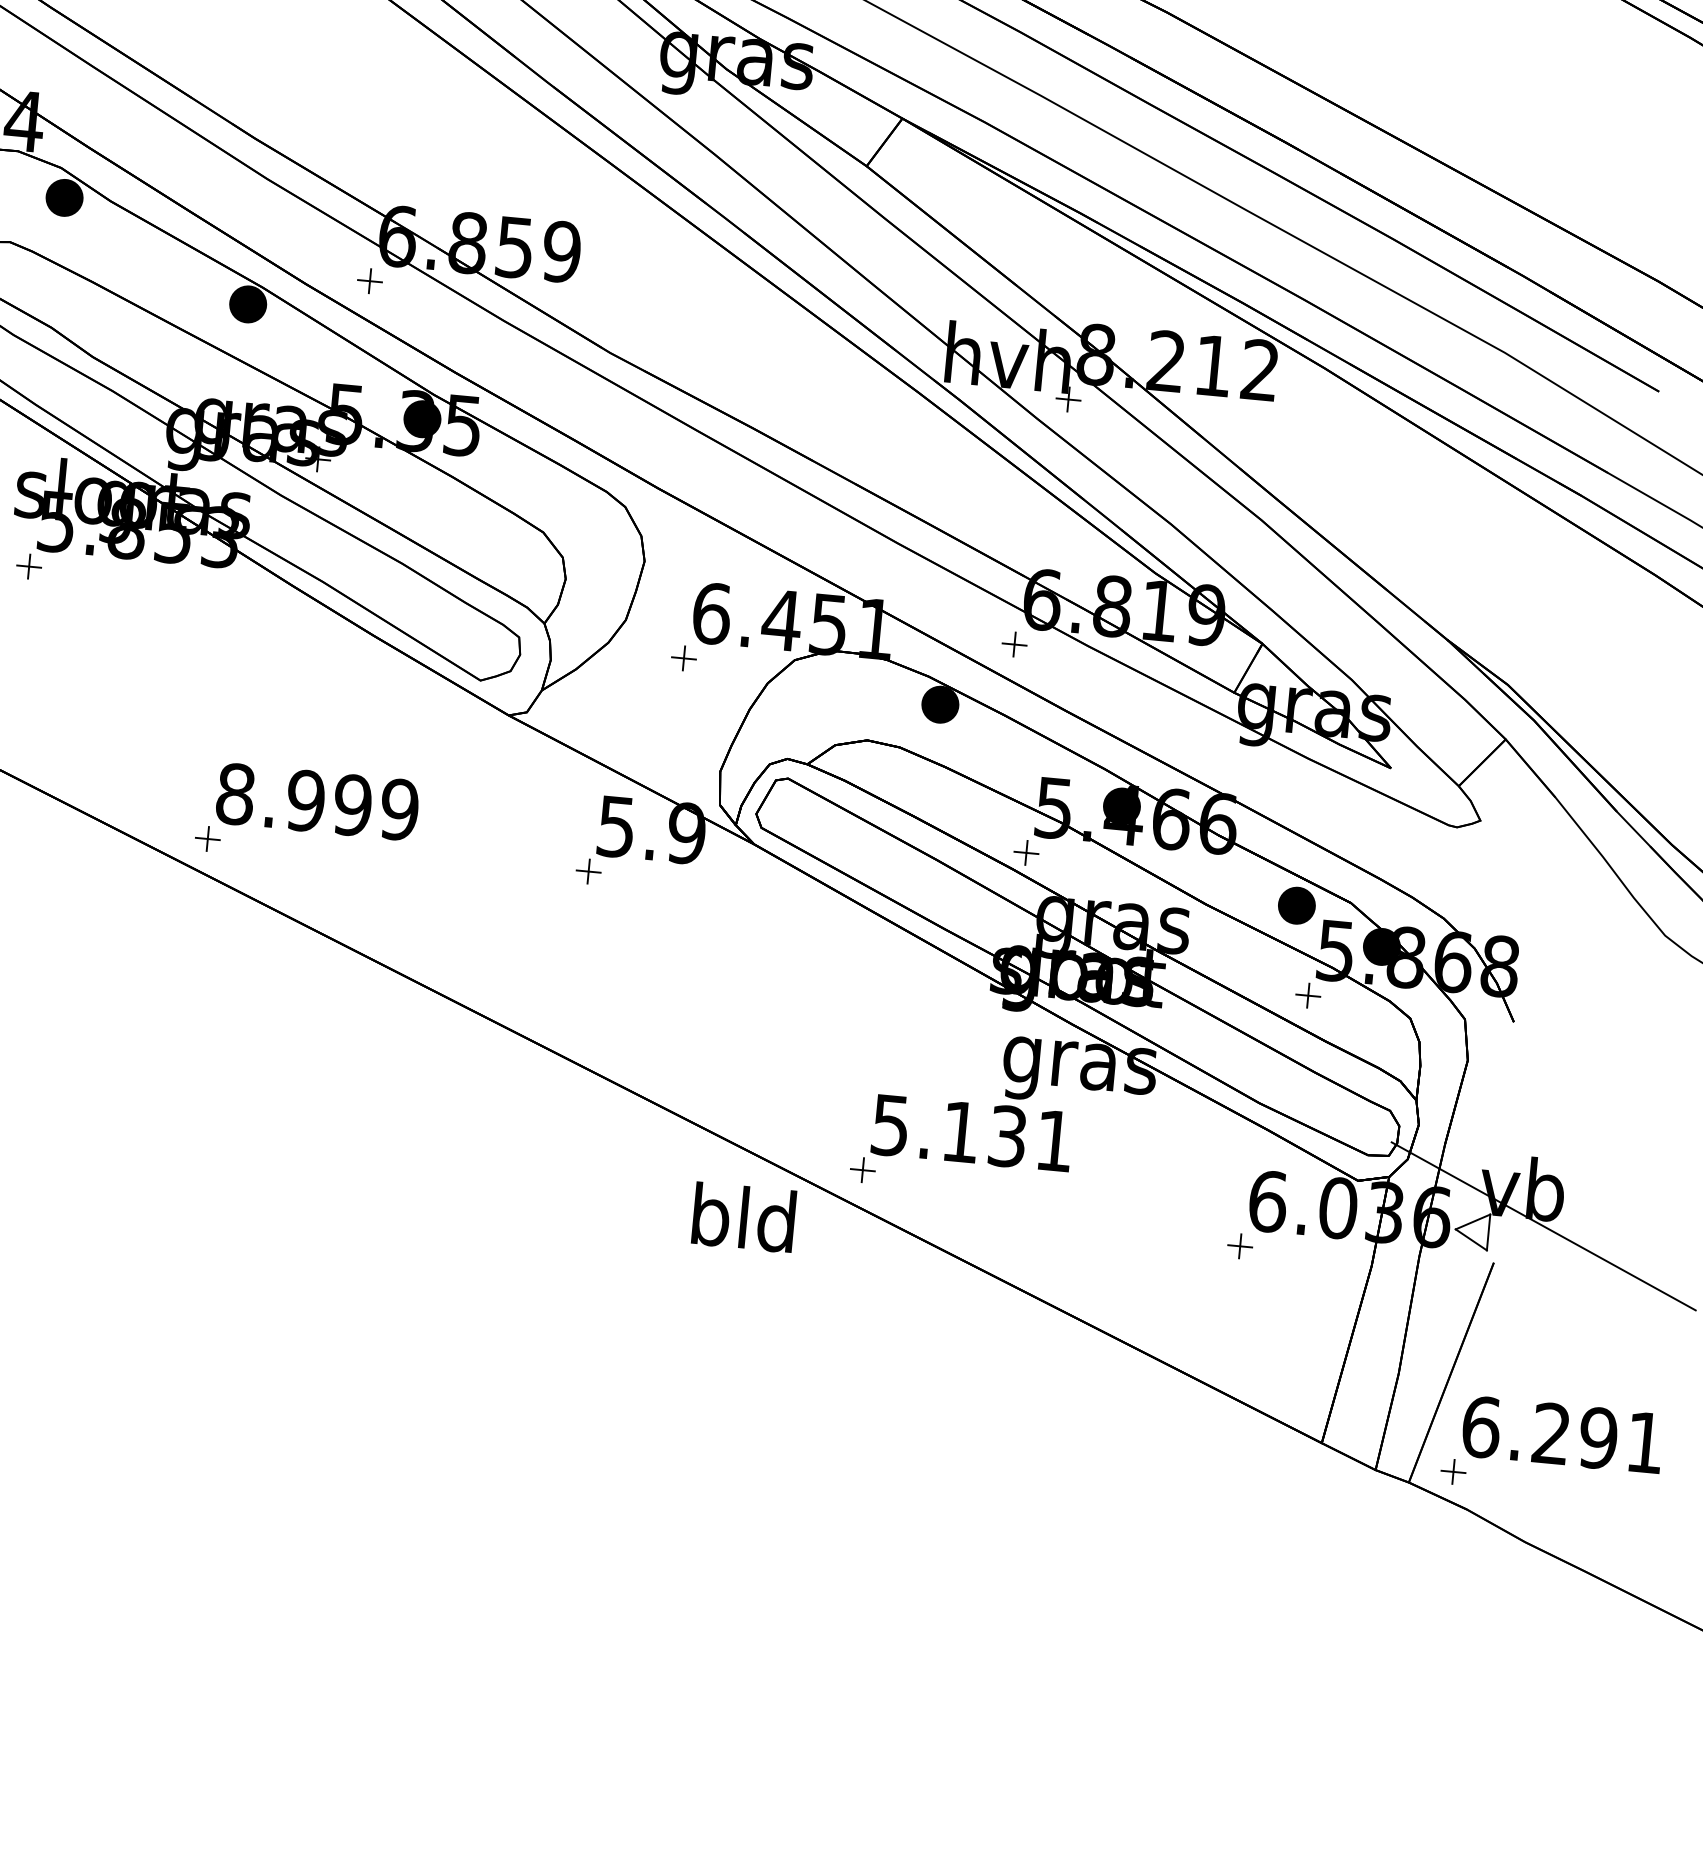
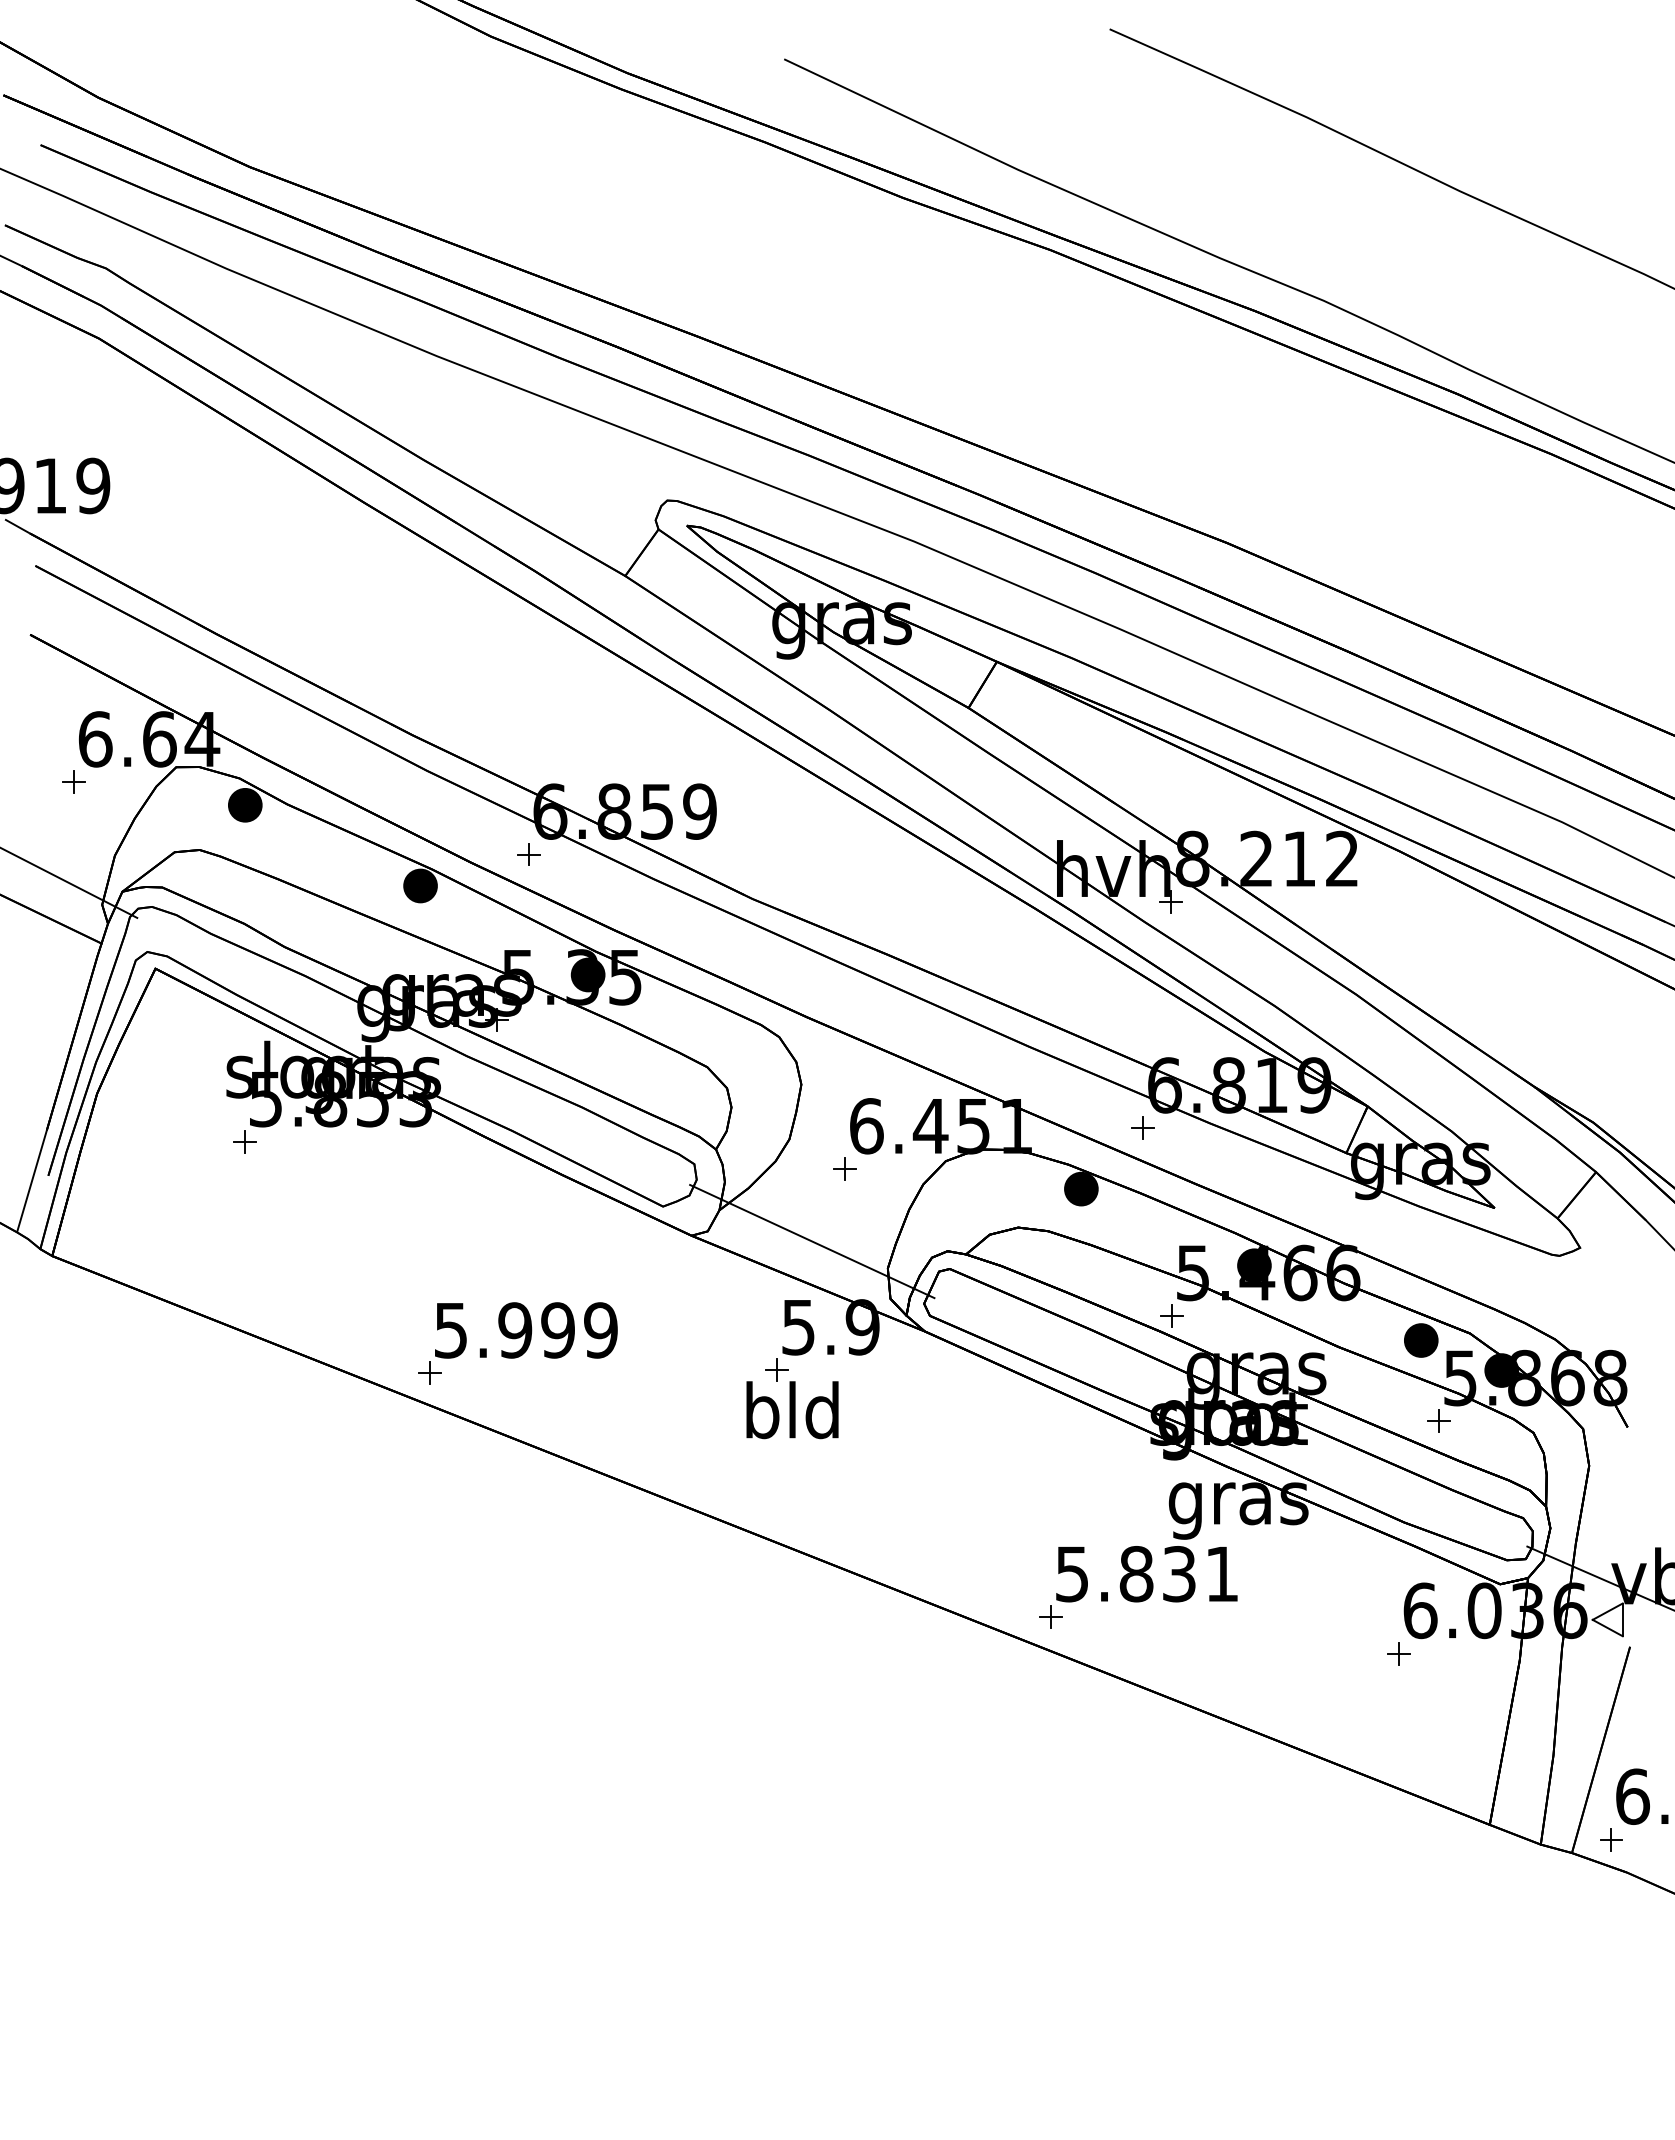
line: (640, 734) -> (812, 1241), added
text: (234, 794) -> (450, 1330), 8.999 -> 5.999
text: (960, 1132) -> (1136, 1574), 5.131 -> 5.831
text: (743, 1218) -> (792, 1410), moved

